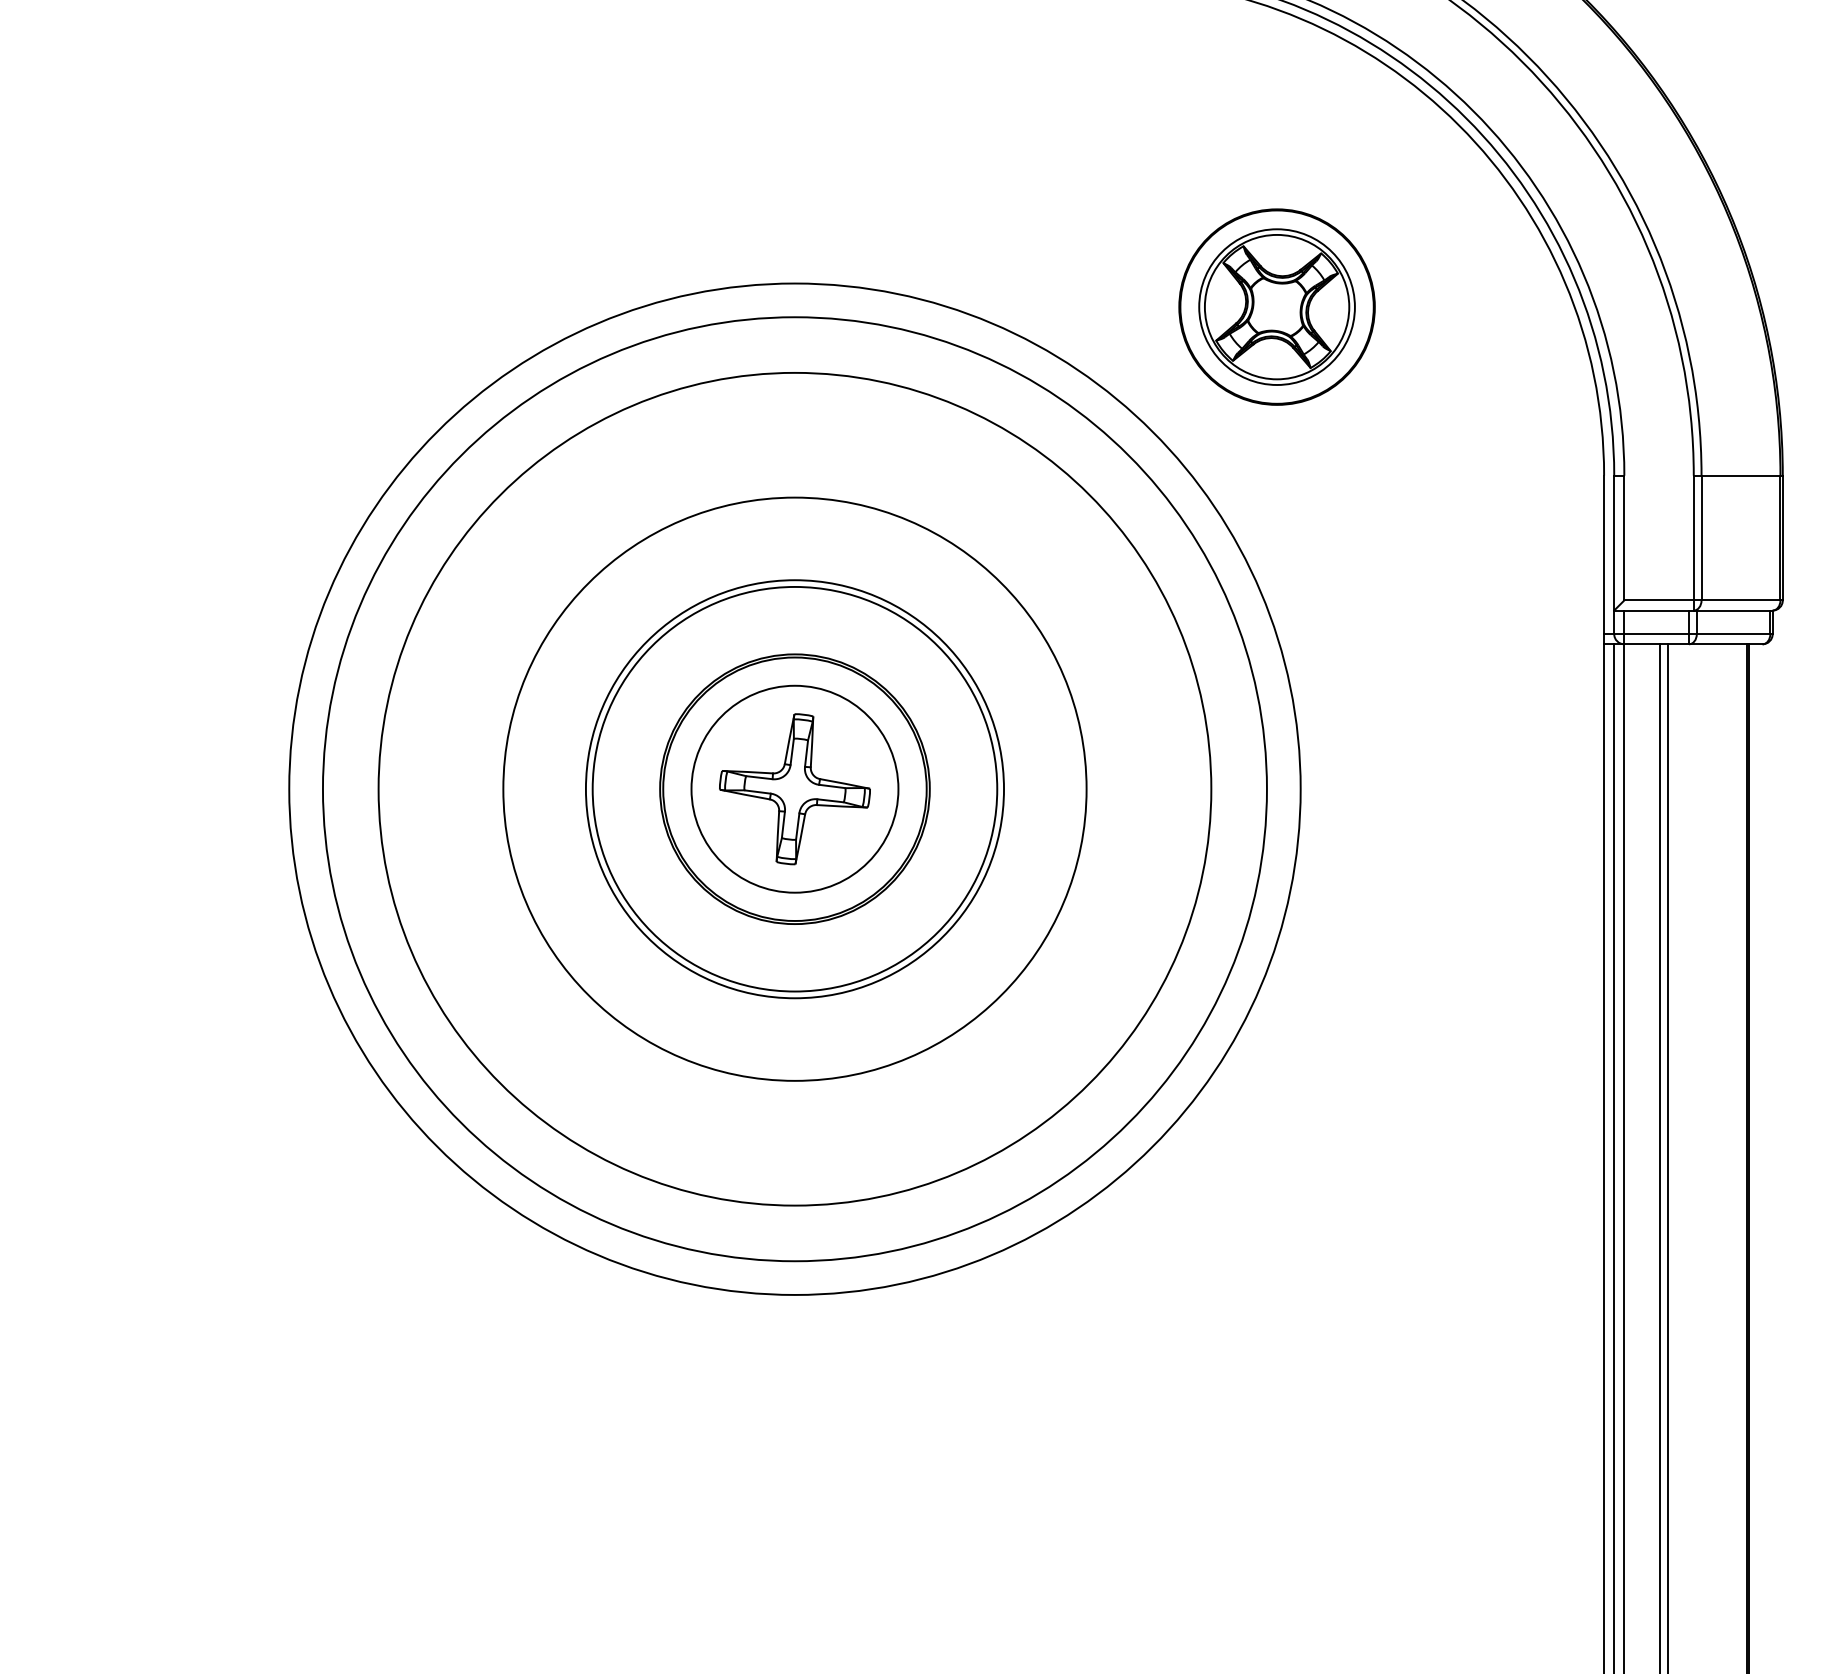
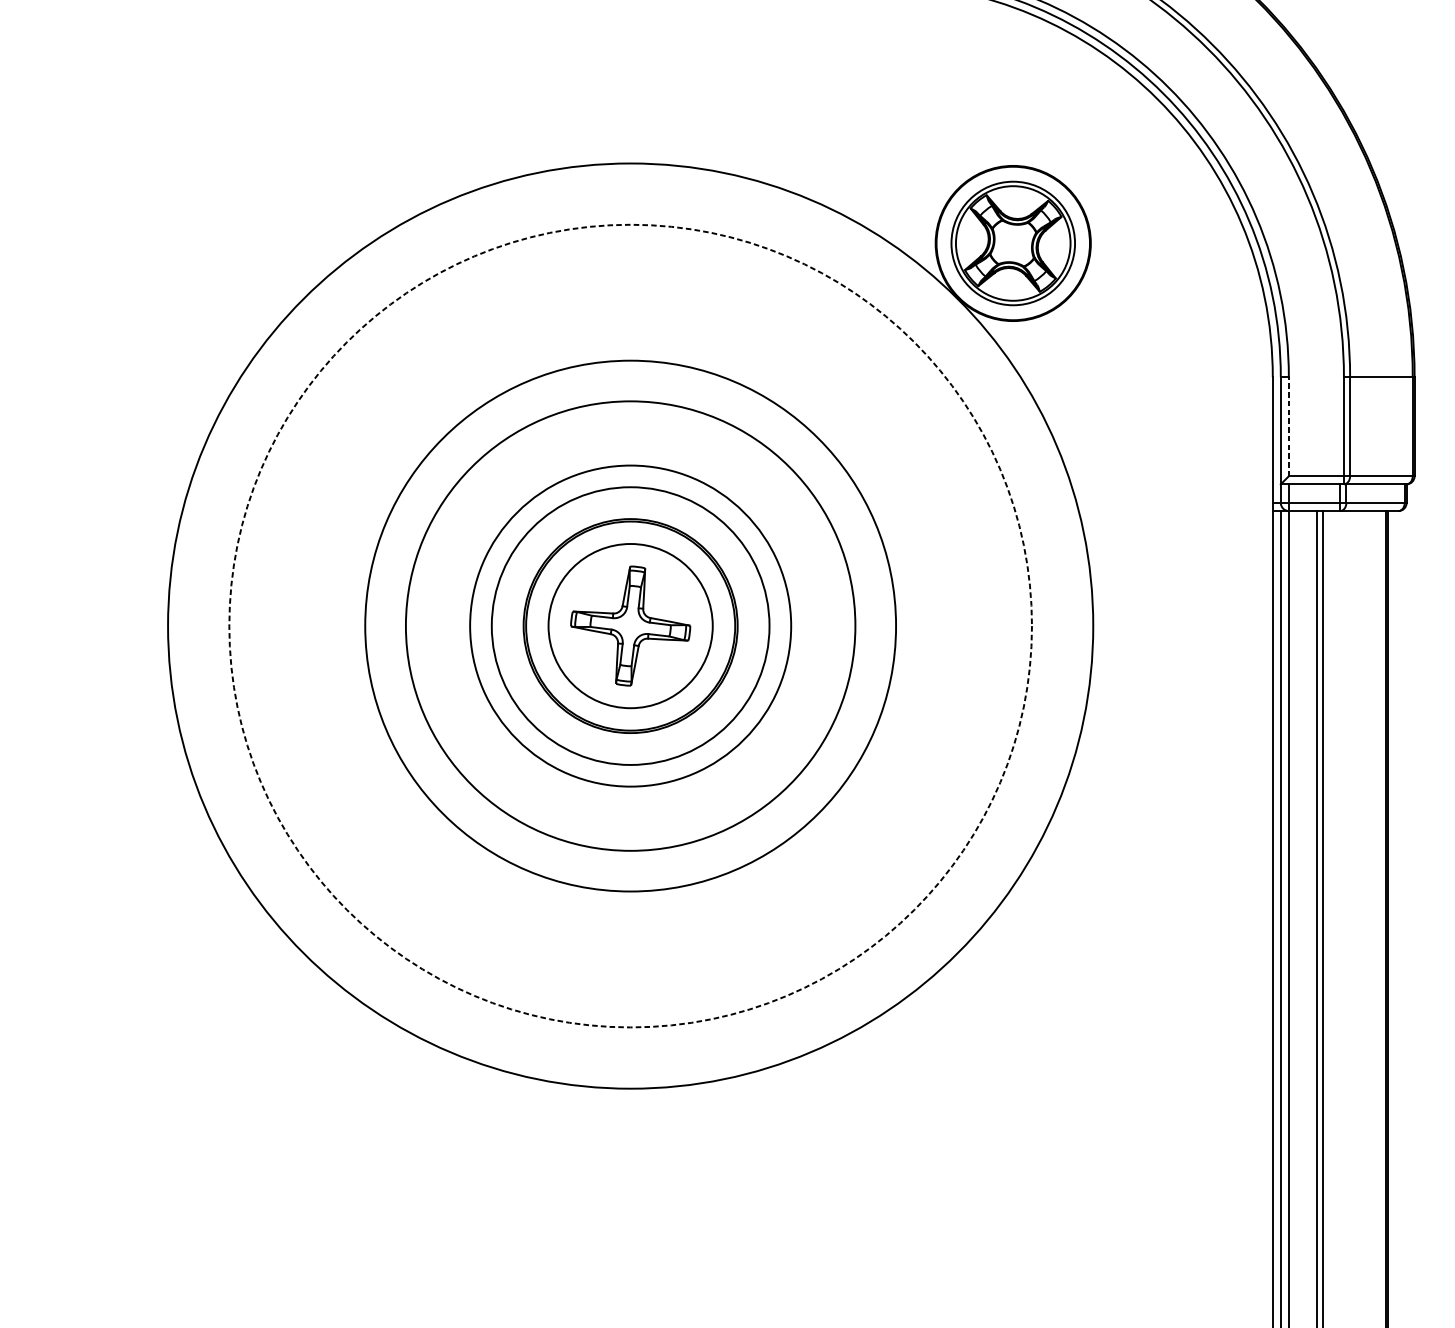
line: (1624, 537) -> (1288, 426), solid -> dashed
circle: (794, 788) -> (630, 625), size x0.6
circle: (794, 788) -> (630, 625), size x1.4
circle: (794, 788) -> (630, 625), solid -> dashed
circle: (794, 789) -> (630, 626), size x0.6
circle: (794, 789) -> (630, 626), size x1.6

